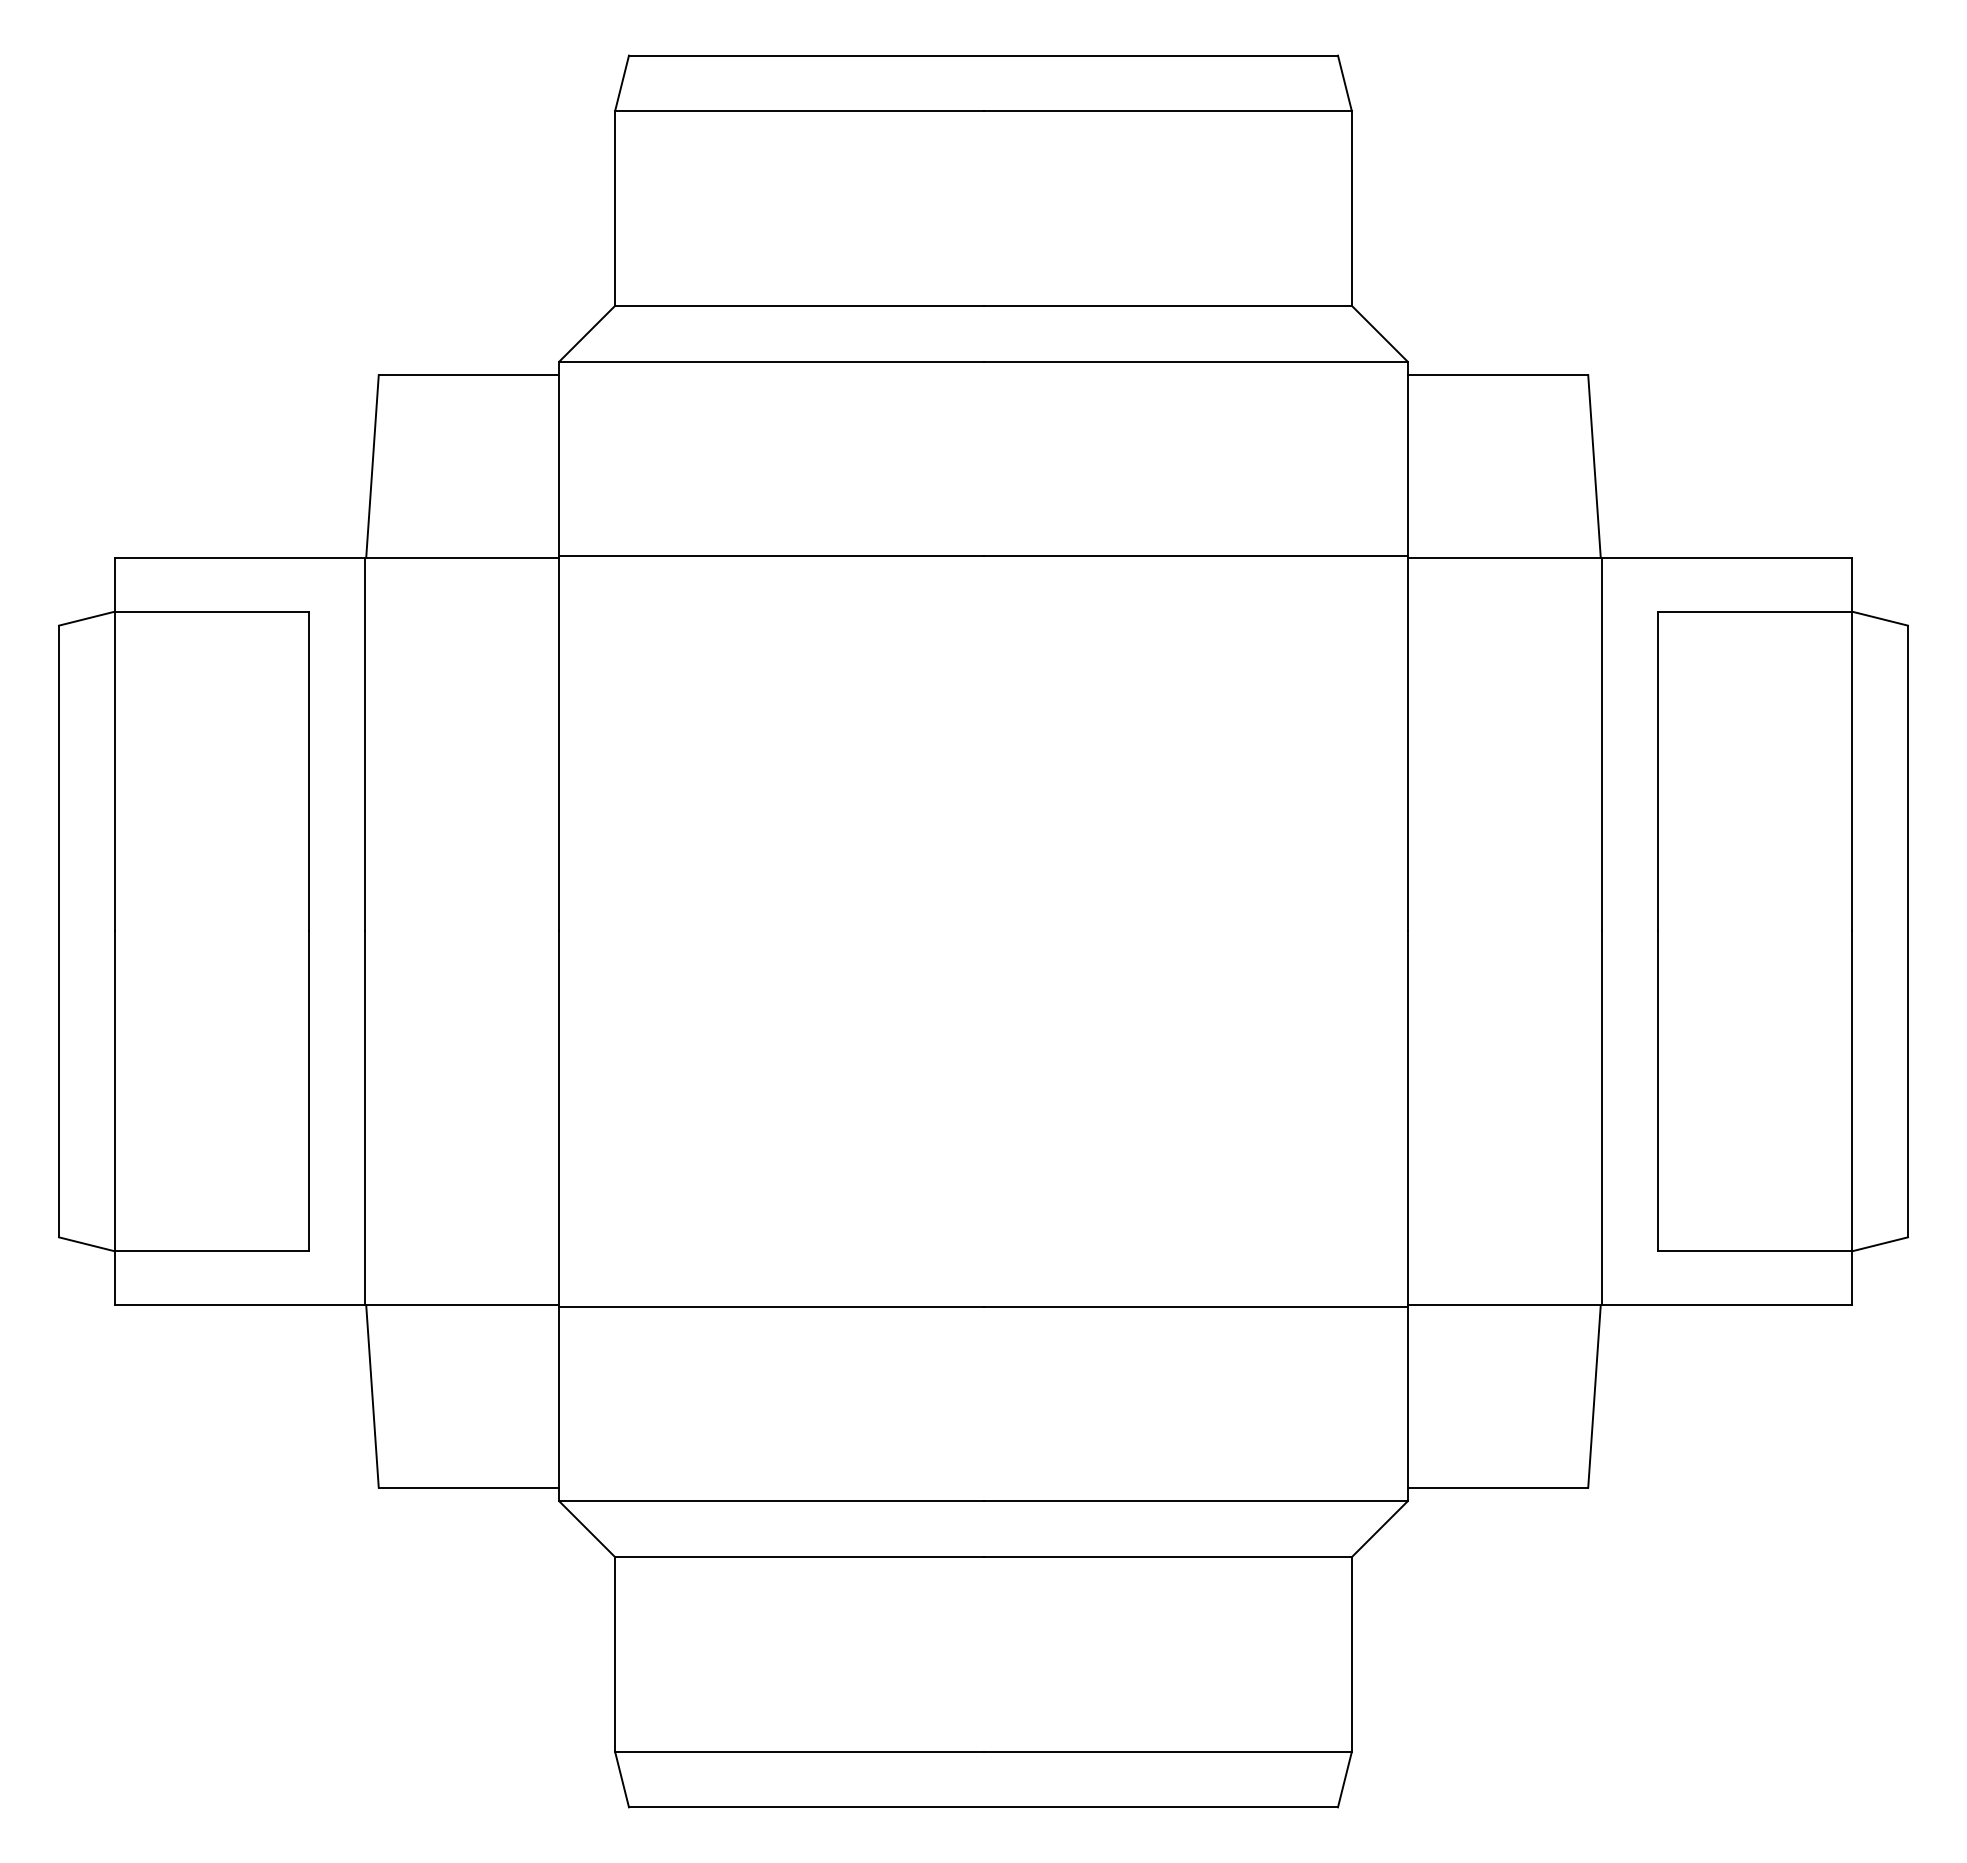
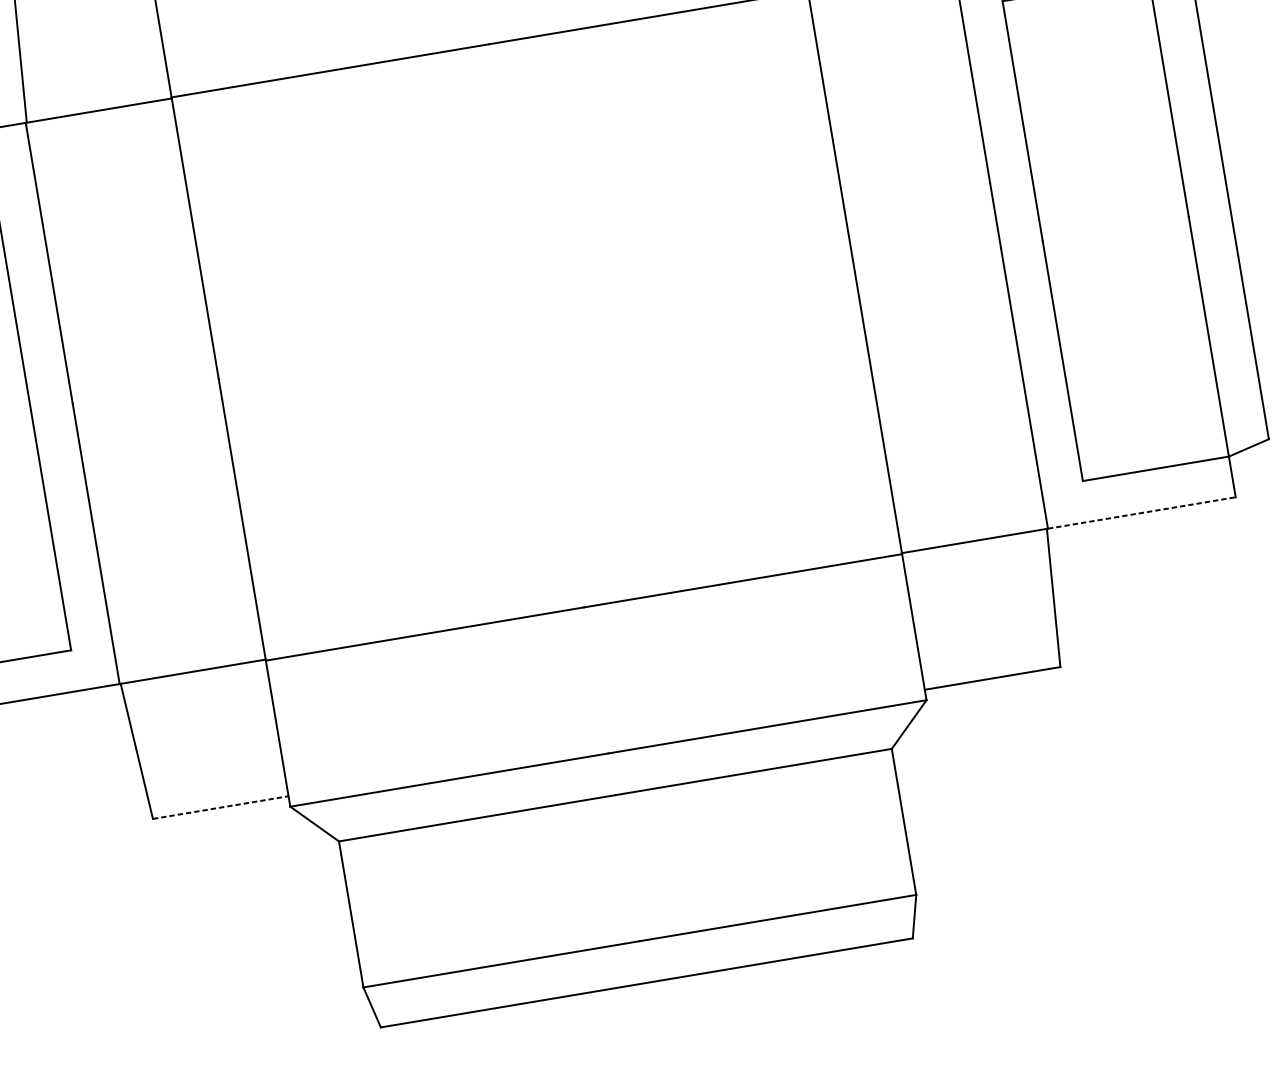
line: (1727, 1305) -> (1142, 512), solid -> dashed
line: (469, 1487) -> (221, 807), solid -> dashed

